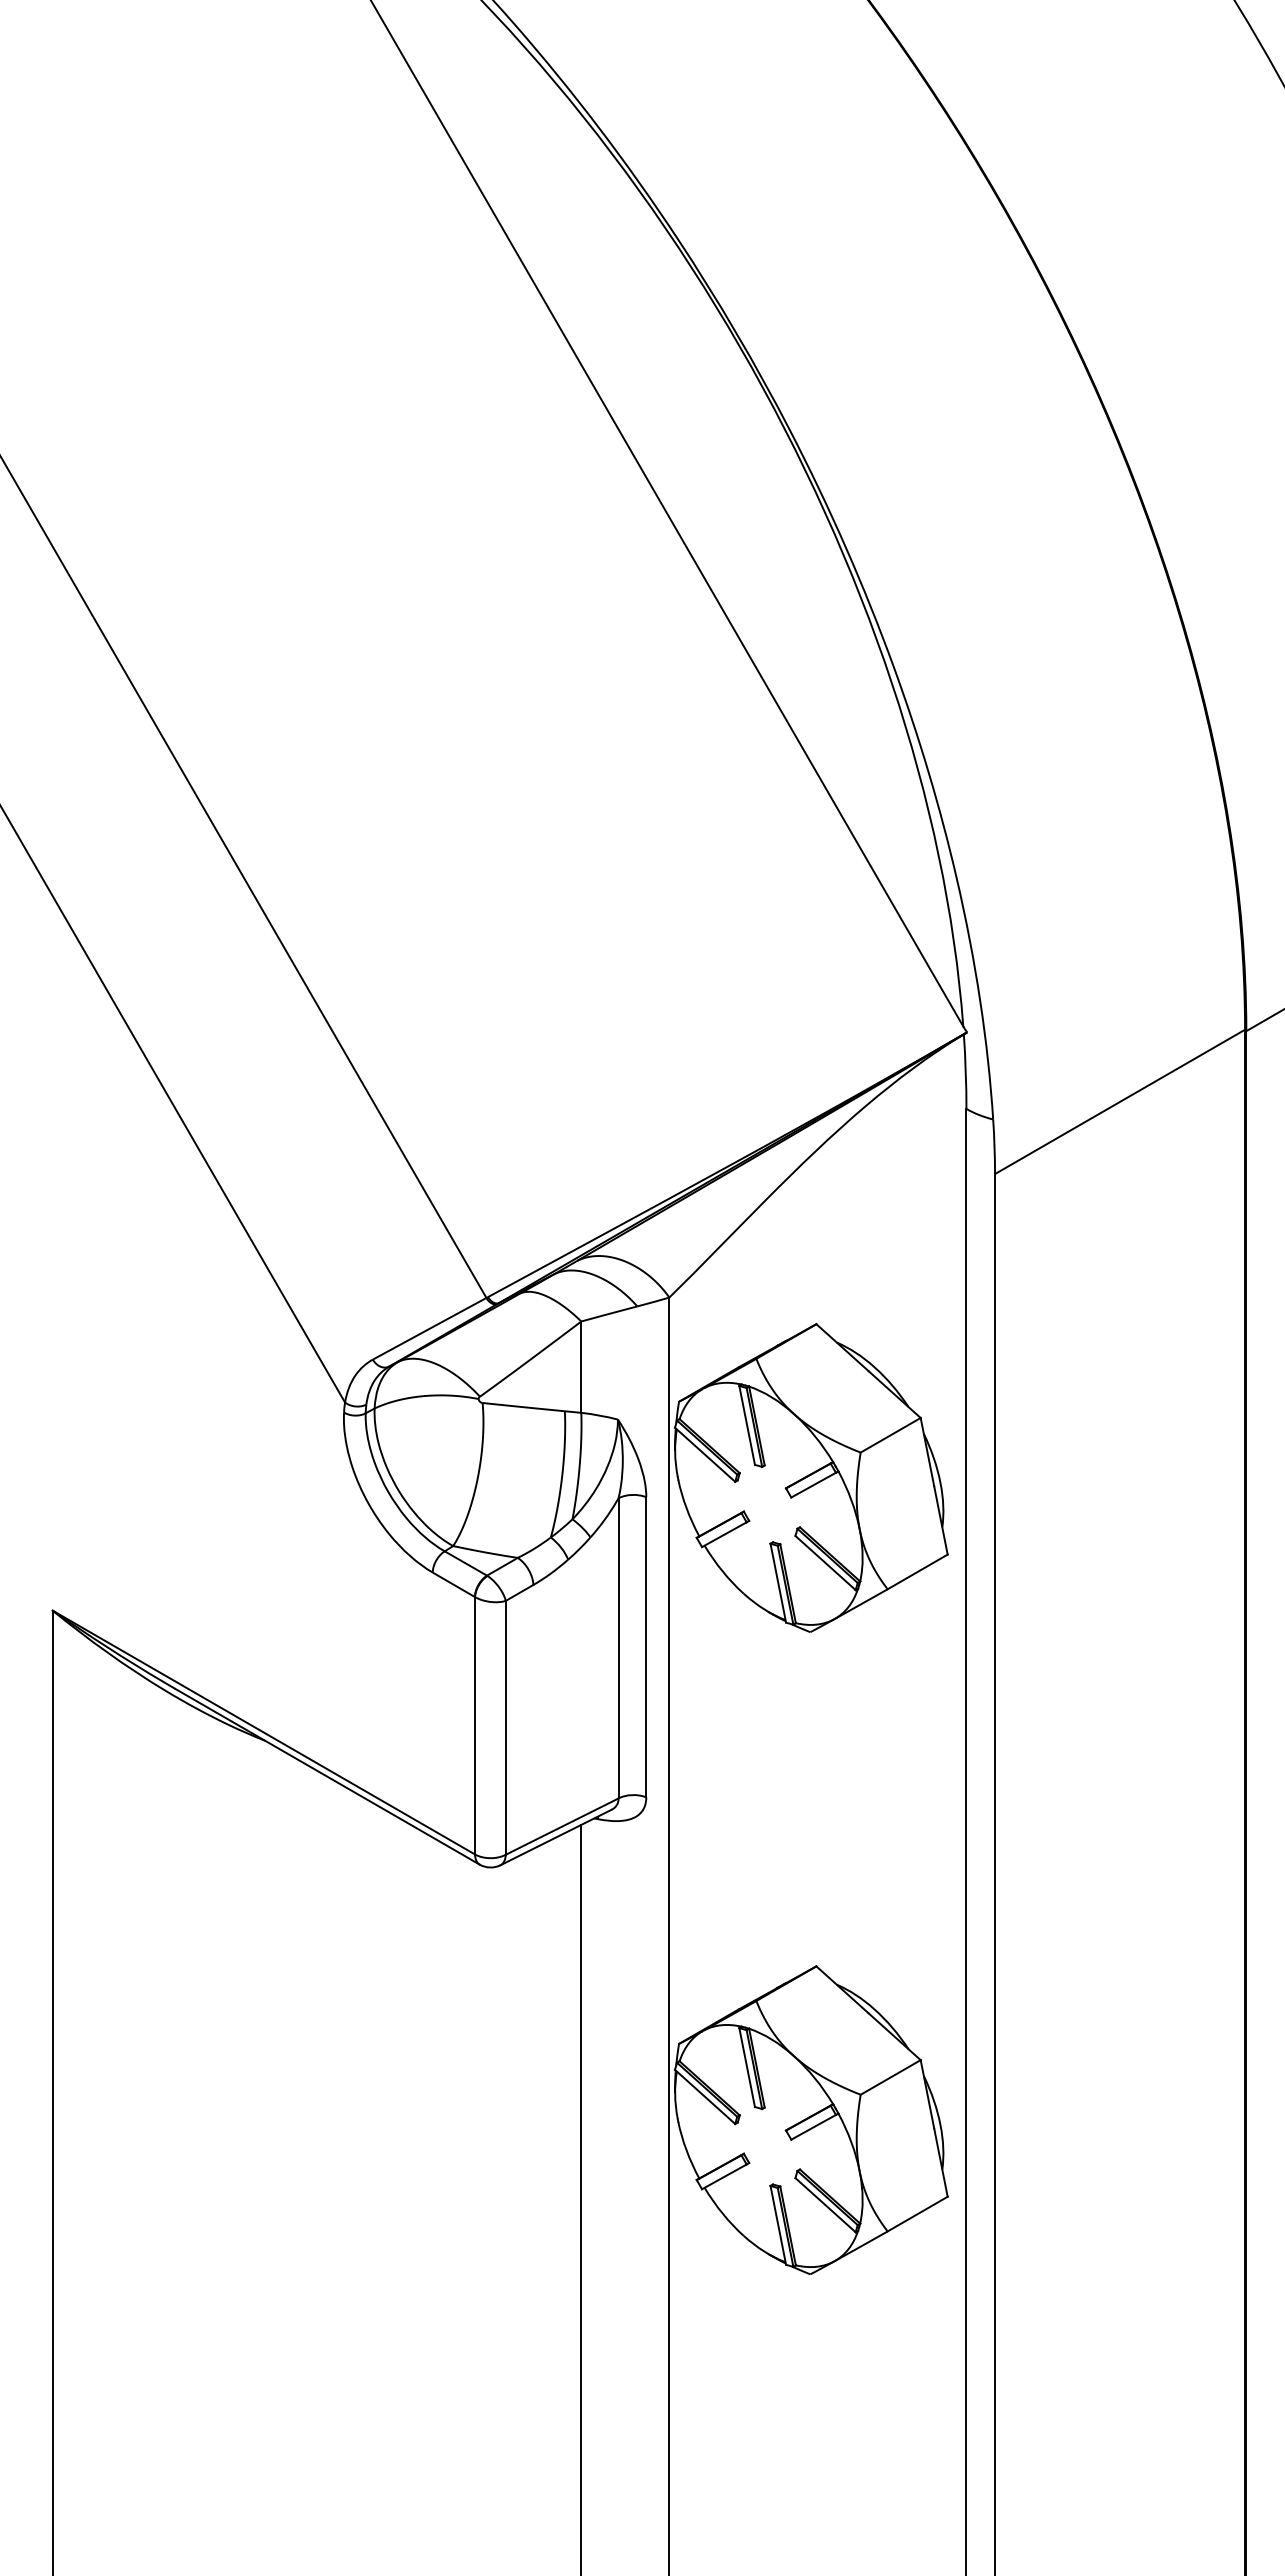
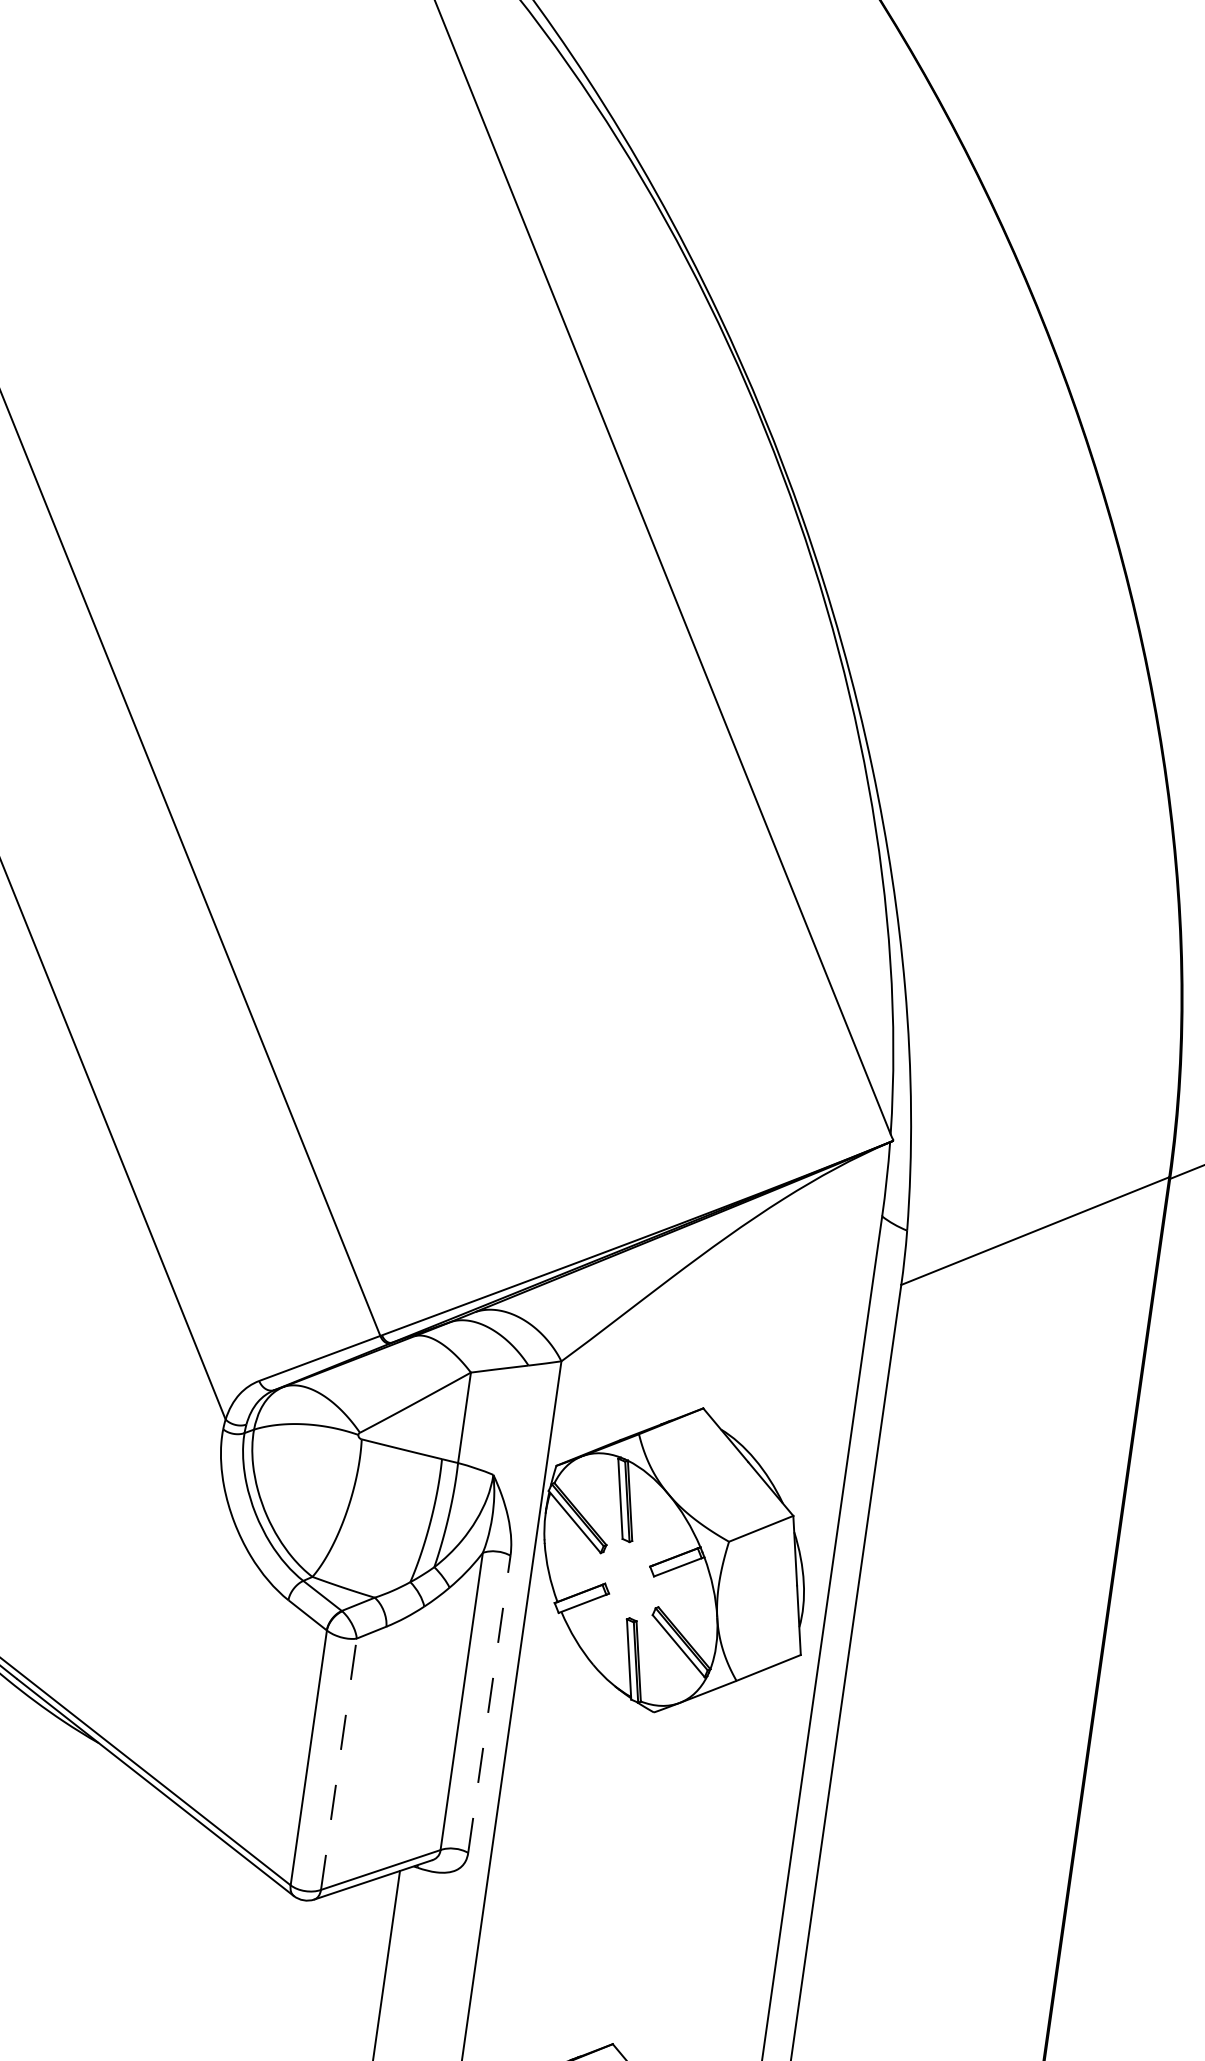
line: (646, 1646) -> (489, 1703), solid -> dashed
line: (505, 1727) -> (338, 1763), solid -> dashed

